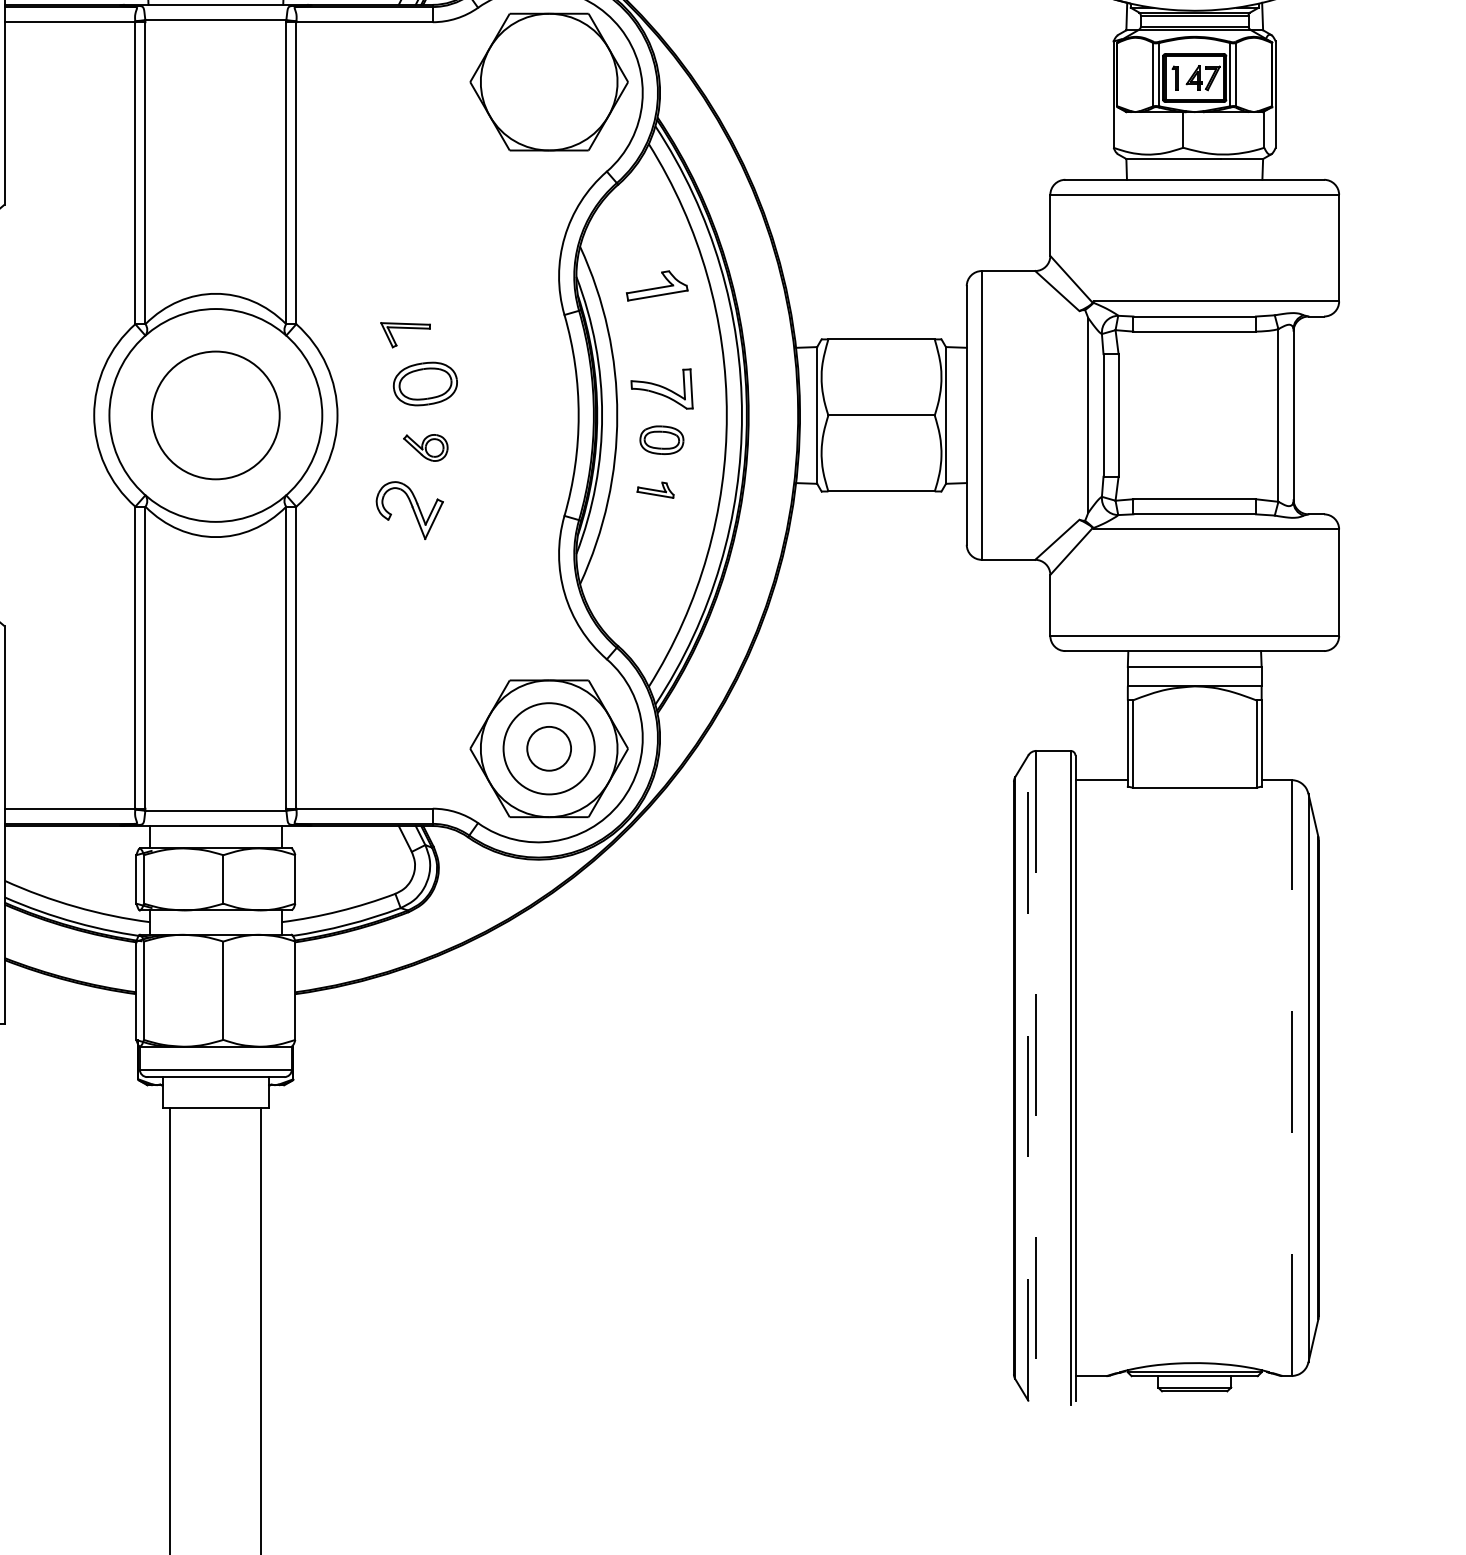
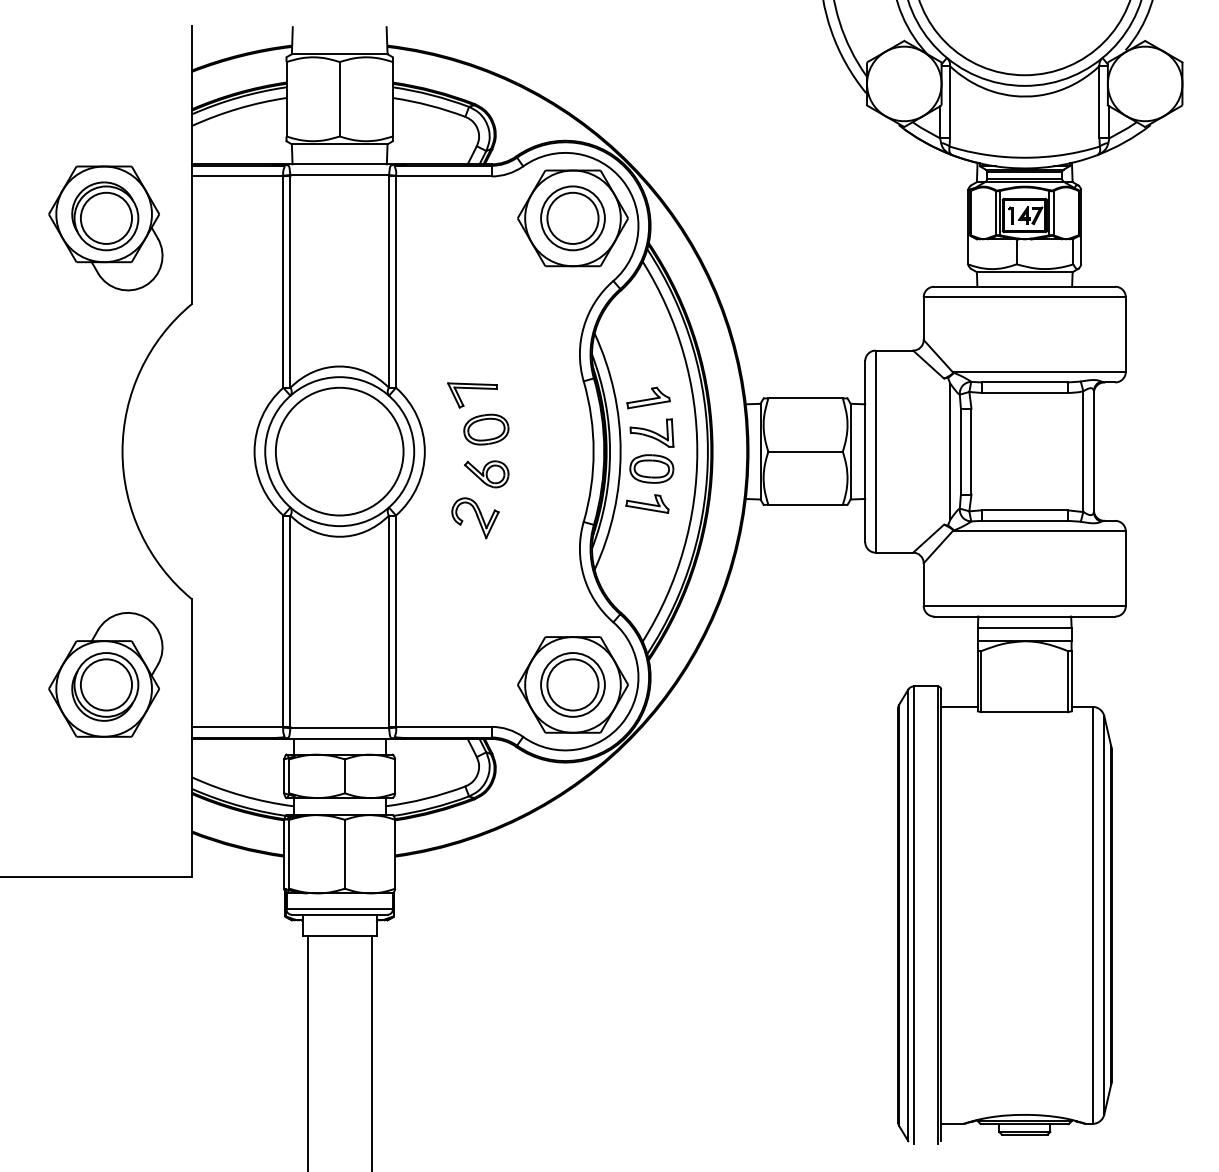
part: (548, 82) -> (572, 218), added
part: (657, 285) -> (648, 397), moved
part: (405, 335) -> (472, 395), size x1.43
circle: (215, 415) -> (339, 451), size x1.43
part: (661, 439) -> (651, 468), size x1.43
part: (425, 448) -> (486, 474), size x1.43
part: (655, 489) -> (647, 503), size x1.67
circle: (548, 748) -> (572, 684), size x1.67
line: (1028, 1078) -> (908, 915), dashed -> solid
line: (1037, 1078) -> (914, 915), dashed -> solid
line: (1291, 1078) -> (1092, 915), dashed -> solid

